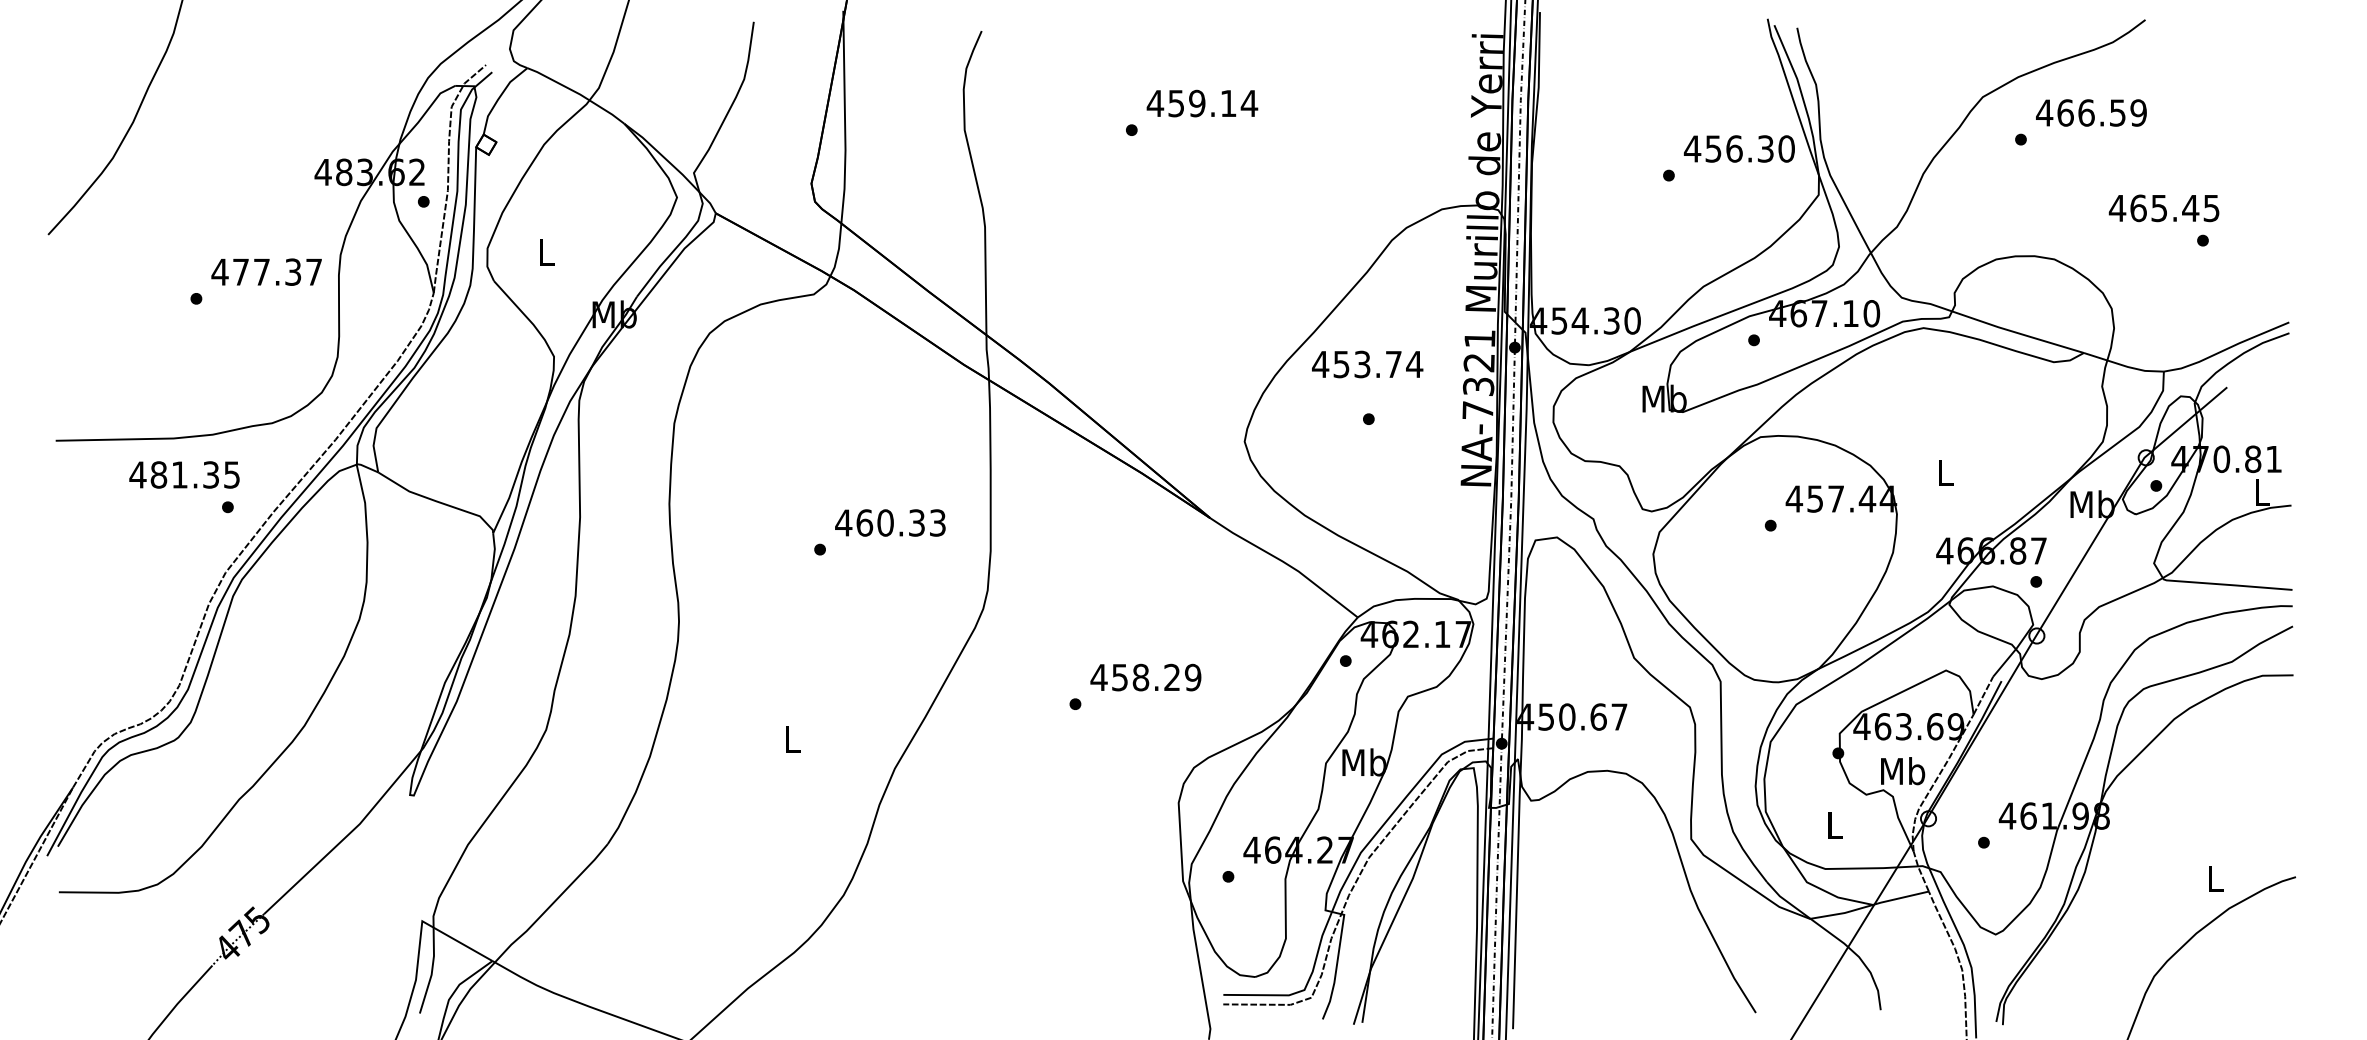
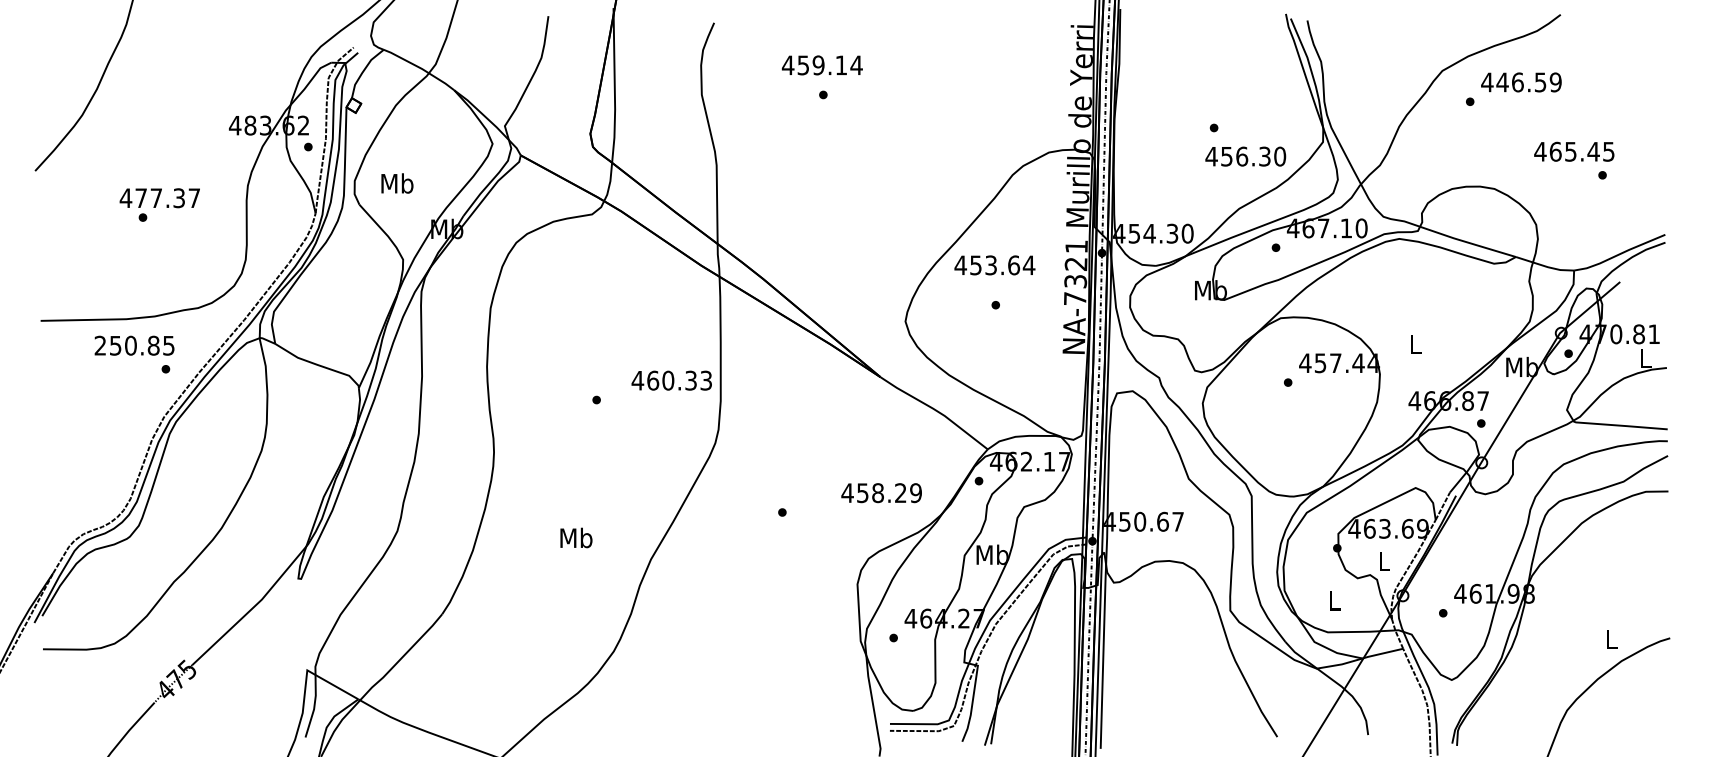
text: (1202, 103) -> (822, 65), moved
text: (2065, 112) -> (1502, 82), 466.59 -> 446.59
text: (1738, 148) -> (1245, 156), moved
text: (546, 251) -> (397, 183), L -> Mb
text: (266, 271) -> (159, 197), moved
text: (1393, 364) -> (1013, 265), 453.74 -> 453.64
text: (174, 474) -> (127, 345), 481.35 -> 250.85
text: (890, 522) -> (671, 380), moved
text: (1145, 677) -> (881, 493), moved
text: (792, 739) -> (576, 538), L -> Mb
text: (1903, 771) -> (1384, 561), Mb -> L

